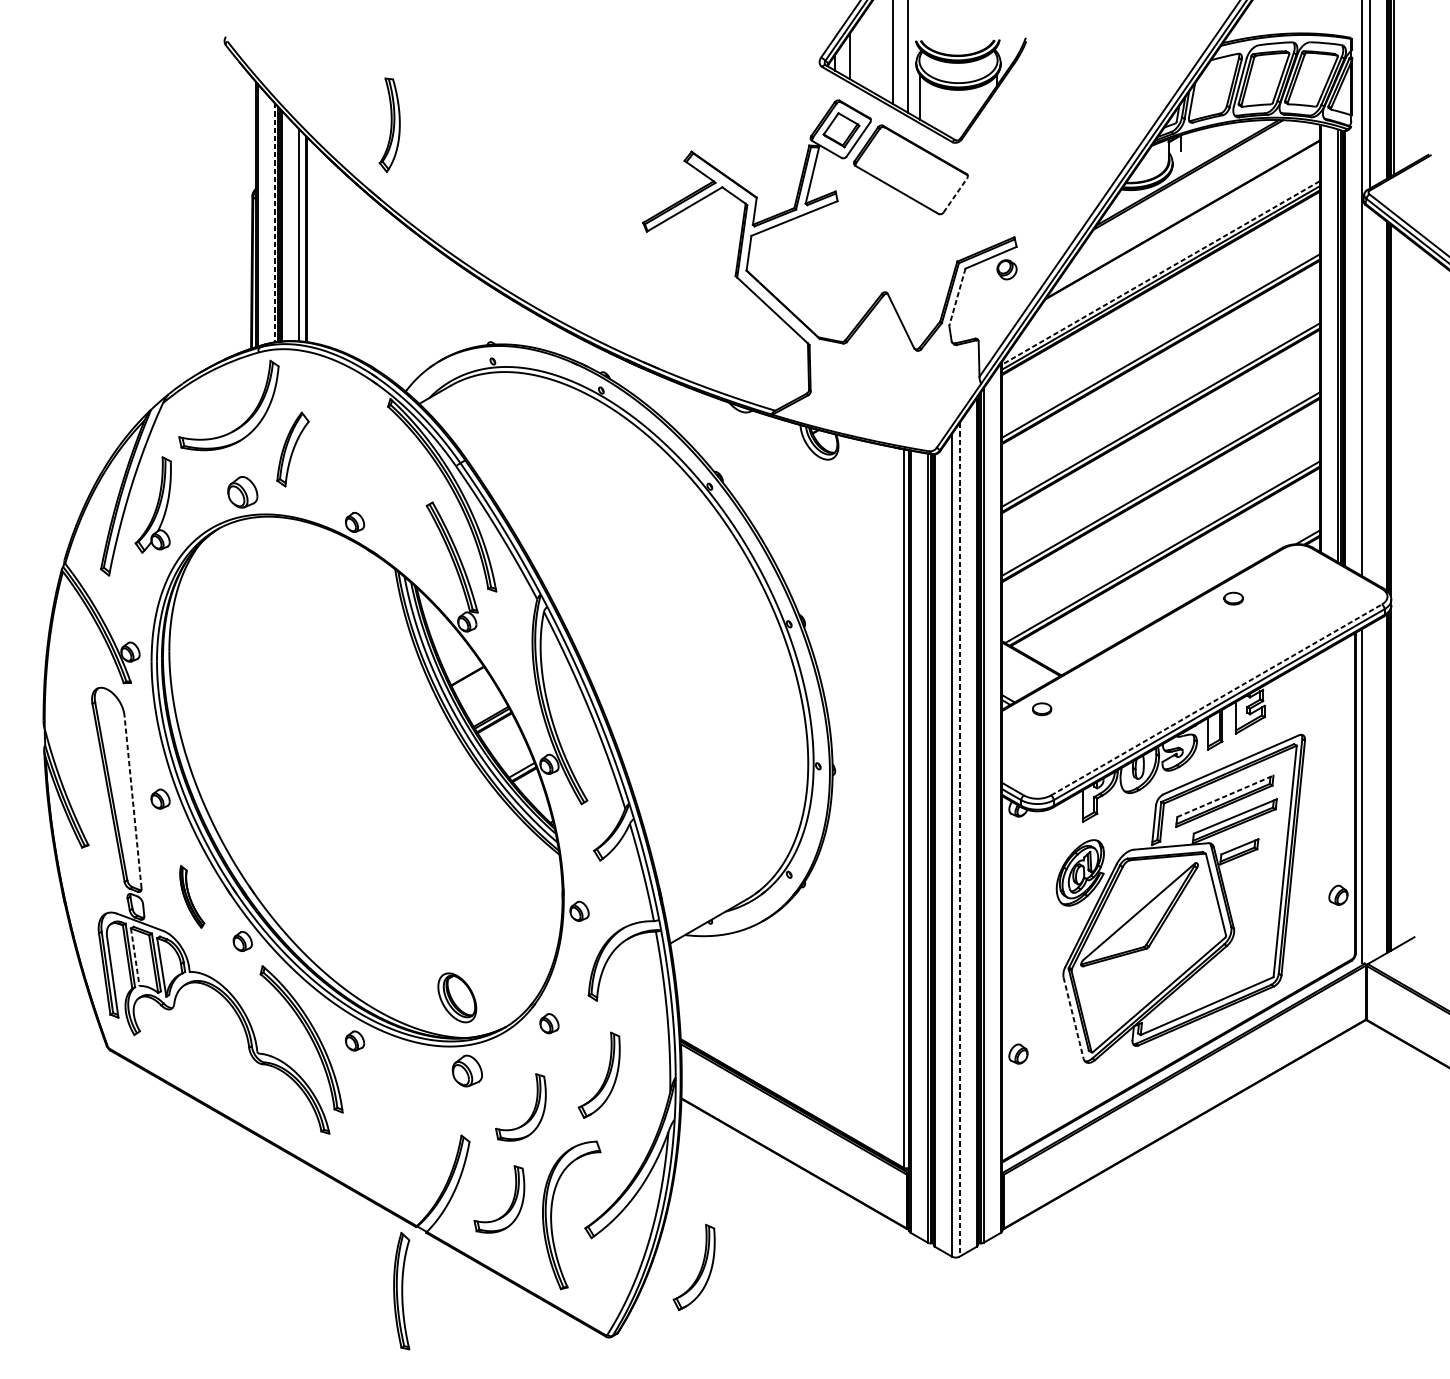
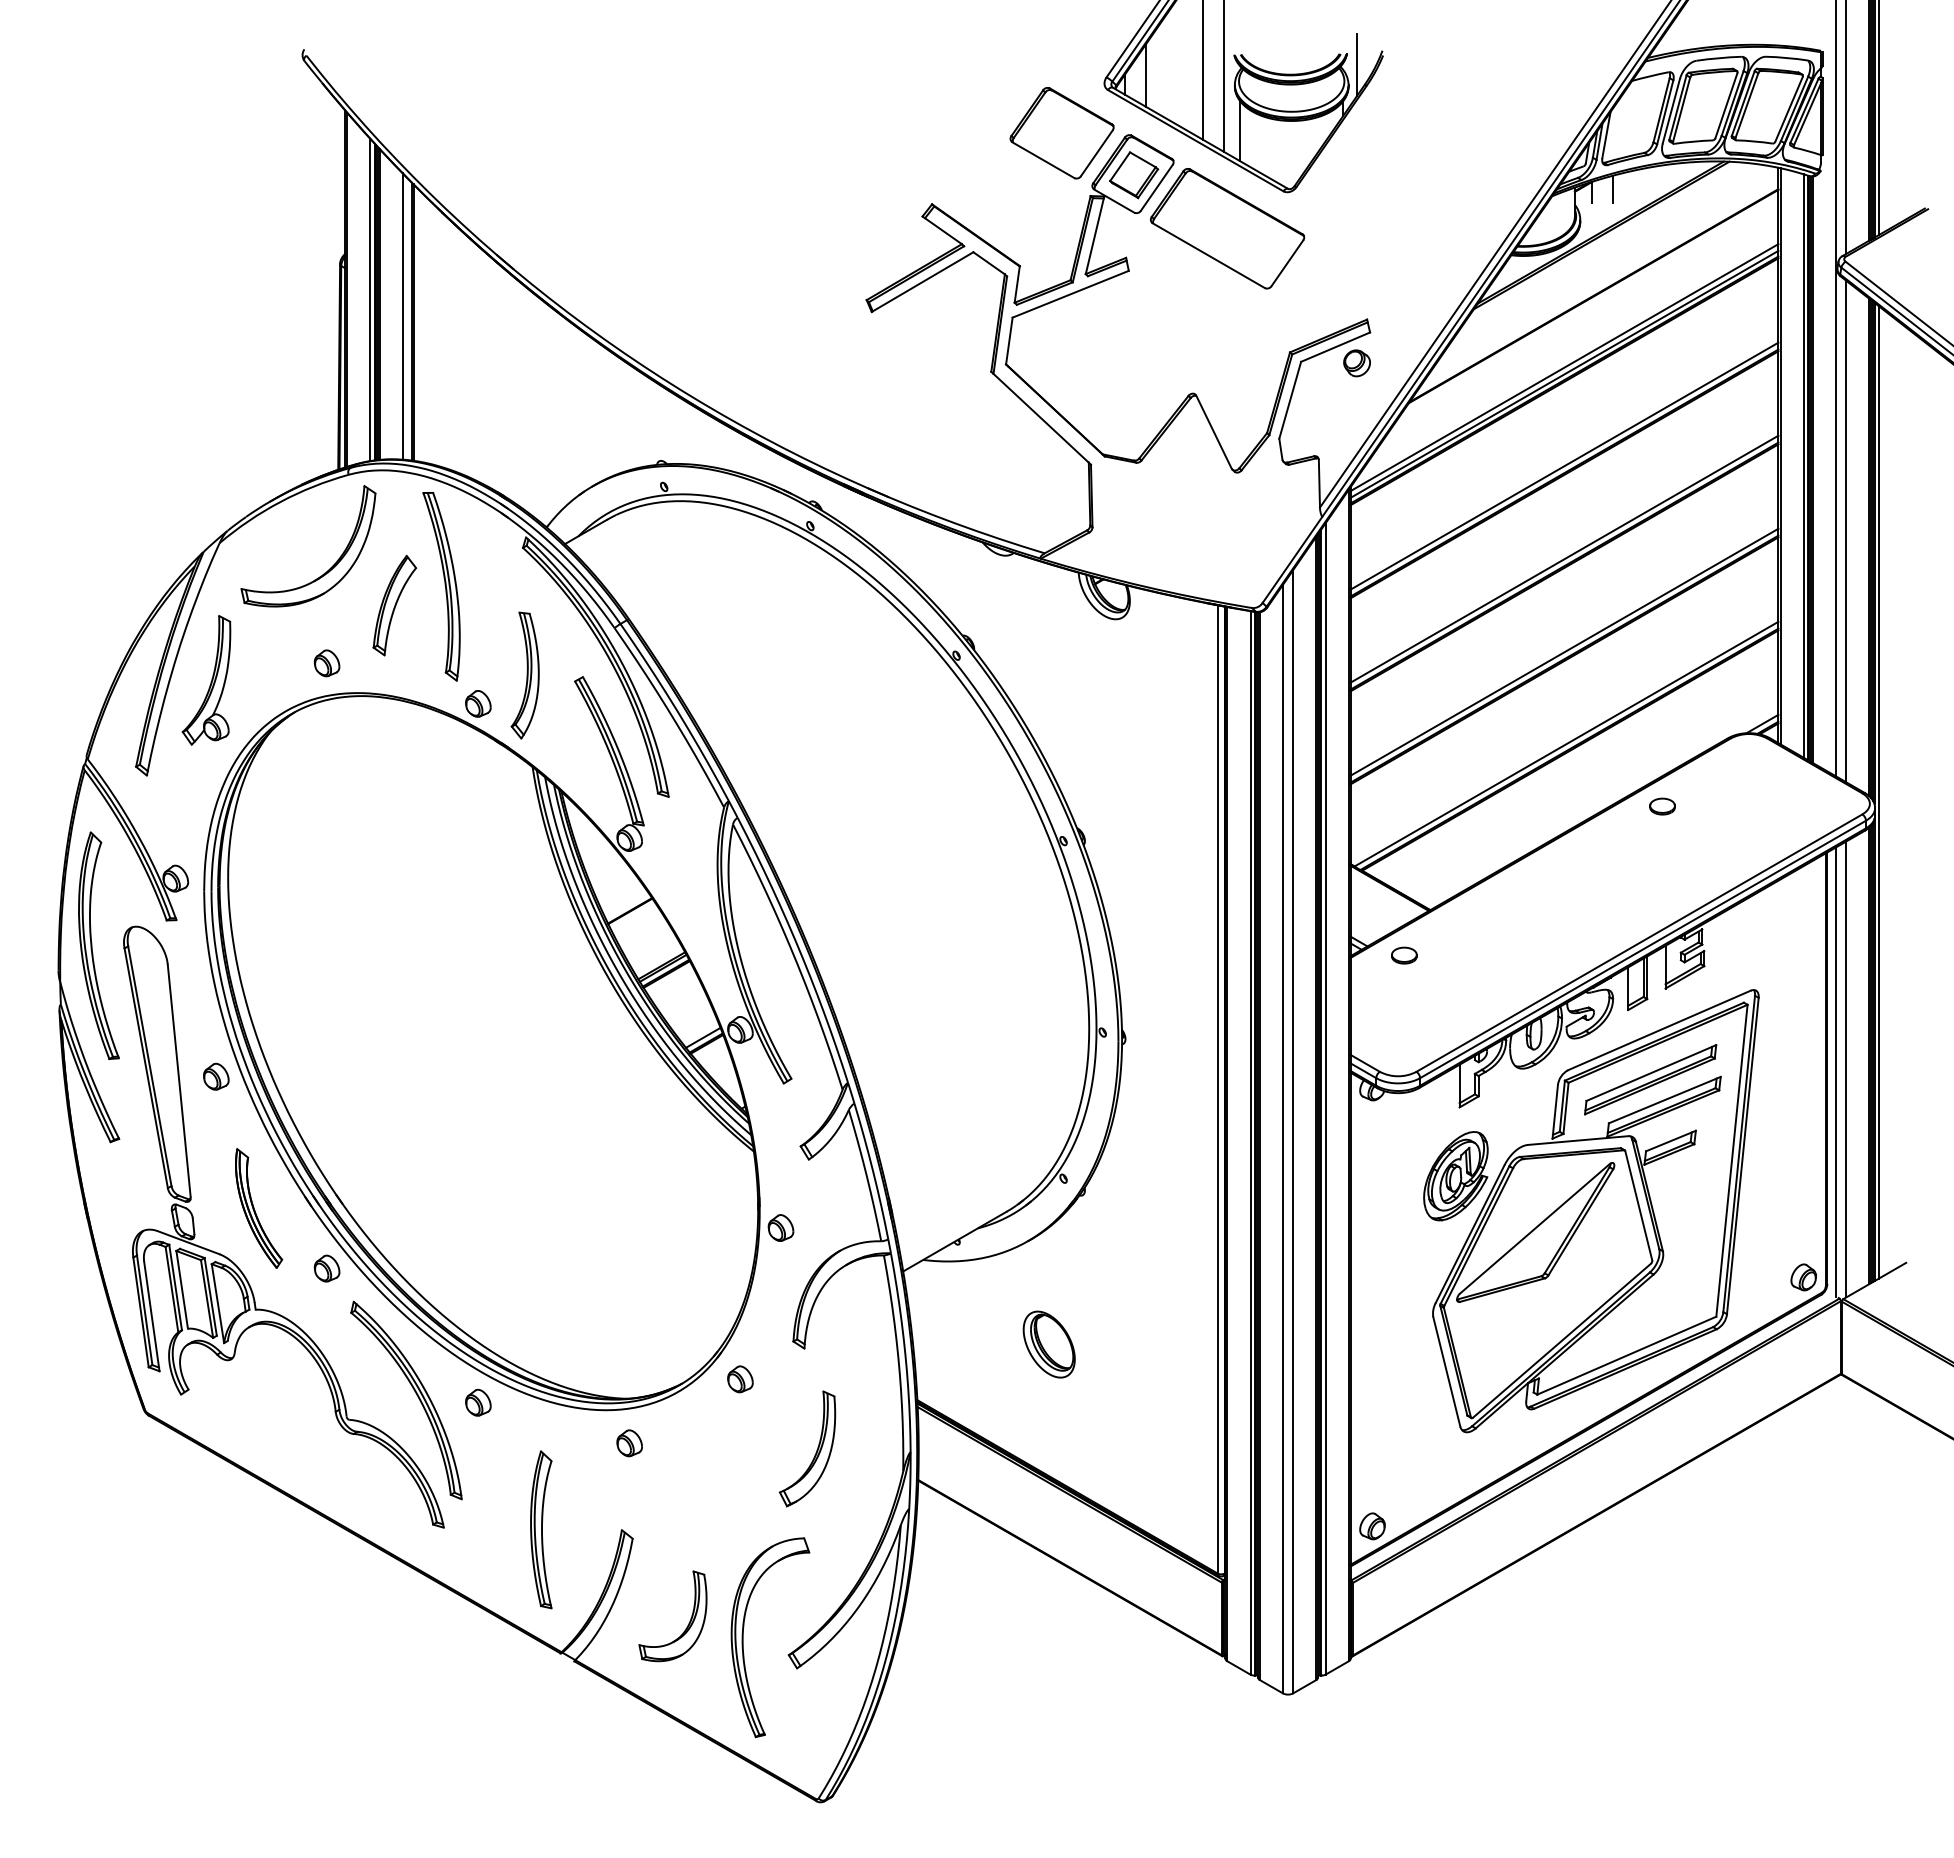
line: (1007, 48) -> (1357, 64), added
part: (787, 99) -> (1061, 133), added
part: (389, 125) -> (524, 675), moved
line: (1196, 140) -> (1612, 189), added
line: (955, 195) -> (1287, 263), dashed -> solid
line: (274, 223) -> (370, 300), dashed -> solid
line: (1160, 272) -> (1564, 367), dashed -> solid
line: (957, 297) -> (1290, 400), dashed -> solid
line: (1370, 394) -> (1846, 531), added
part: (327, 435) -> (441, 586), added
part: (242, 492) -> (326, 663), size x0.62
line: (1393, 588) -> (1878, 792), added
line: (1216, 699) -> (1639, 942), dashed -> solid
part: (73, 701) -> (98, 945), added
line: (1370, 793) -> (1846, 1069), added
line: (1225, 796) -> (1651, 1073), dashed -> solid
line: (133, 801) -> (179, 1080), dashed -> solid
line: (959, 839) -> (1293, 1131), dashed -> solid
part: (1338, 895) -> (1803, 1277), moved
part: (192, 896) -> (259, 1208), size x1.43
line: (135, 957) -> (182, 1290), dashed -> solid
part: (456, 997) -> (1048, 1344), moved
line: (1073, 1018) -> (1446, 1372), dashed -> solid
part: (1018, 1054) -> (1372, 1526), moved
part: (467, 1071) -> (629, 1443), size x0.62
part: (532, 1112) -> (717, 1499), removed
part: (700, 1270) -> (943, 1711), removed
part: (401, 1290) -> (541, 1529), moved

